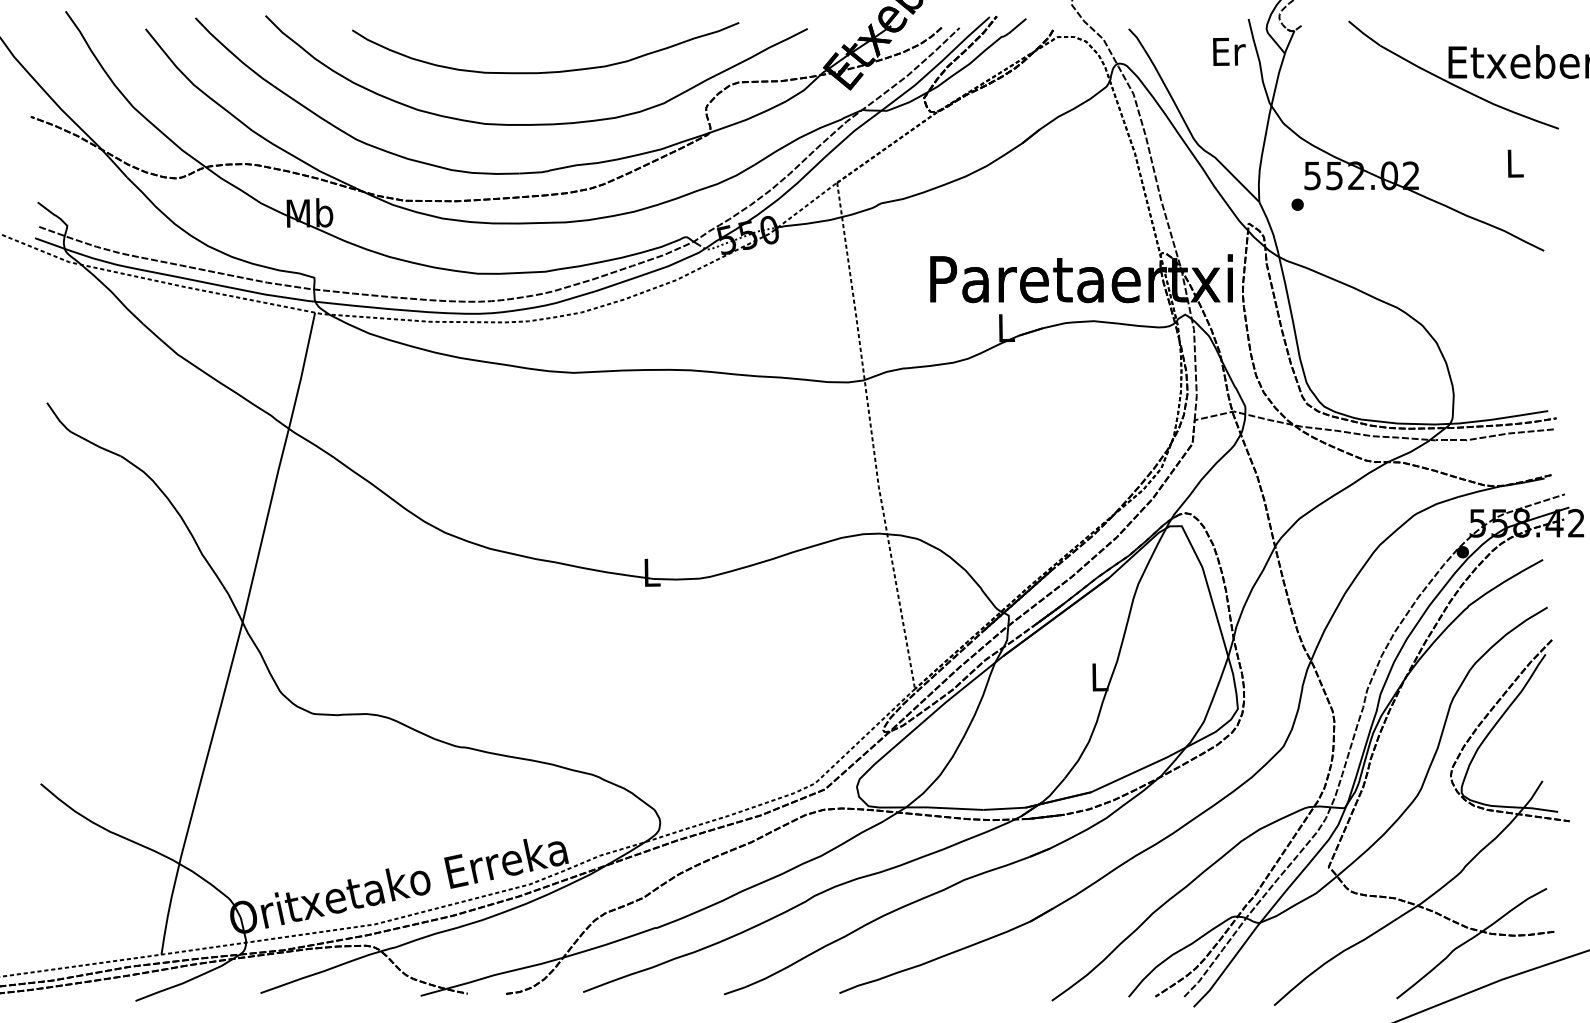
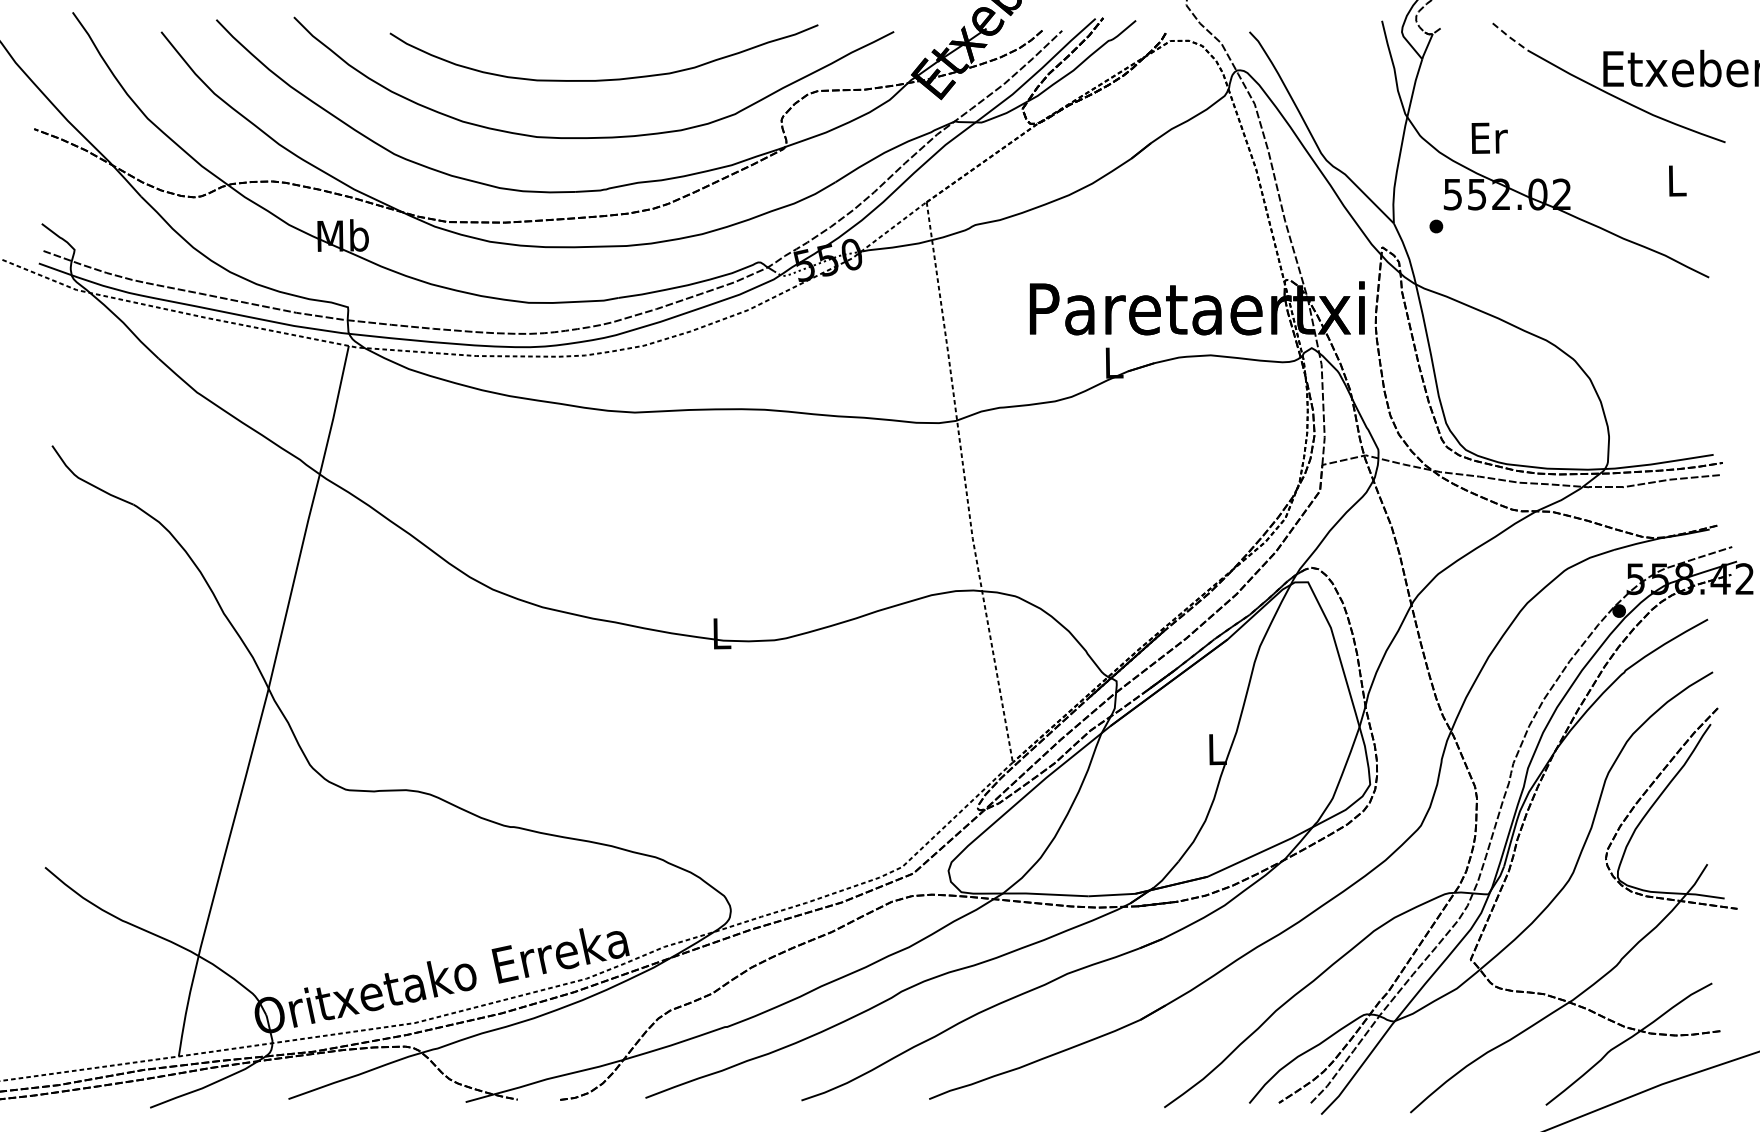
line: (1363, 34) -> (1509, 37), solid -> dashed
text: (1229, 51) -> (1489, 137), moved

